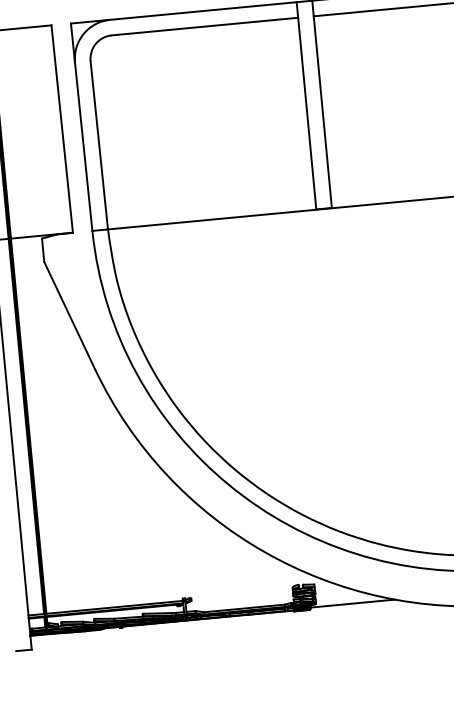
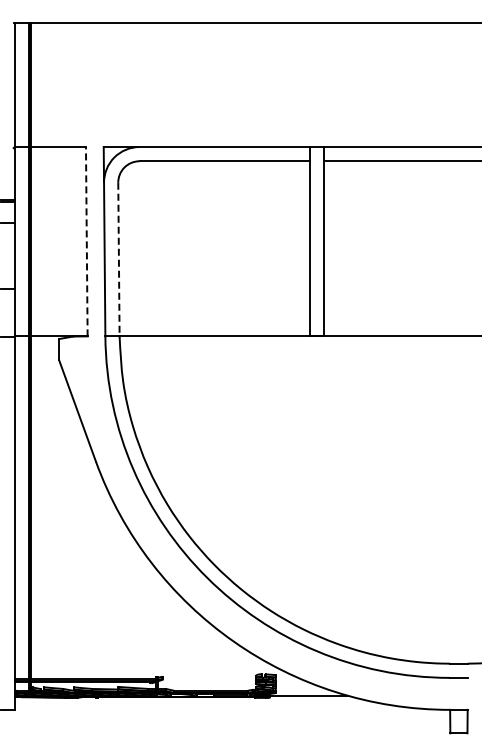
line: (61, 128) -> (86, 241), solid -> dashed
line: (98, 145) -> (118, 259), solid -> dashed

